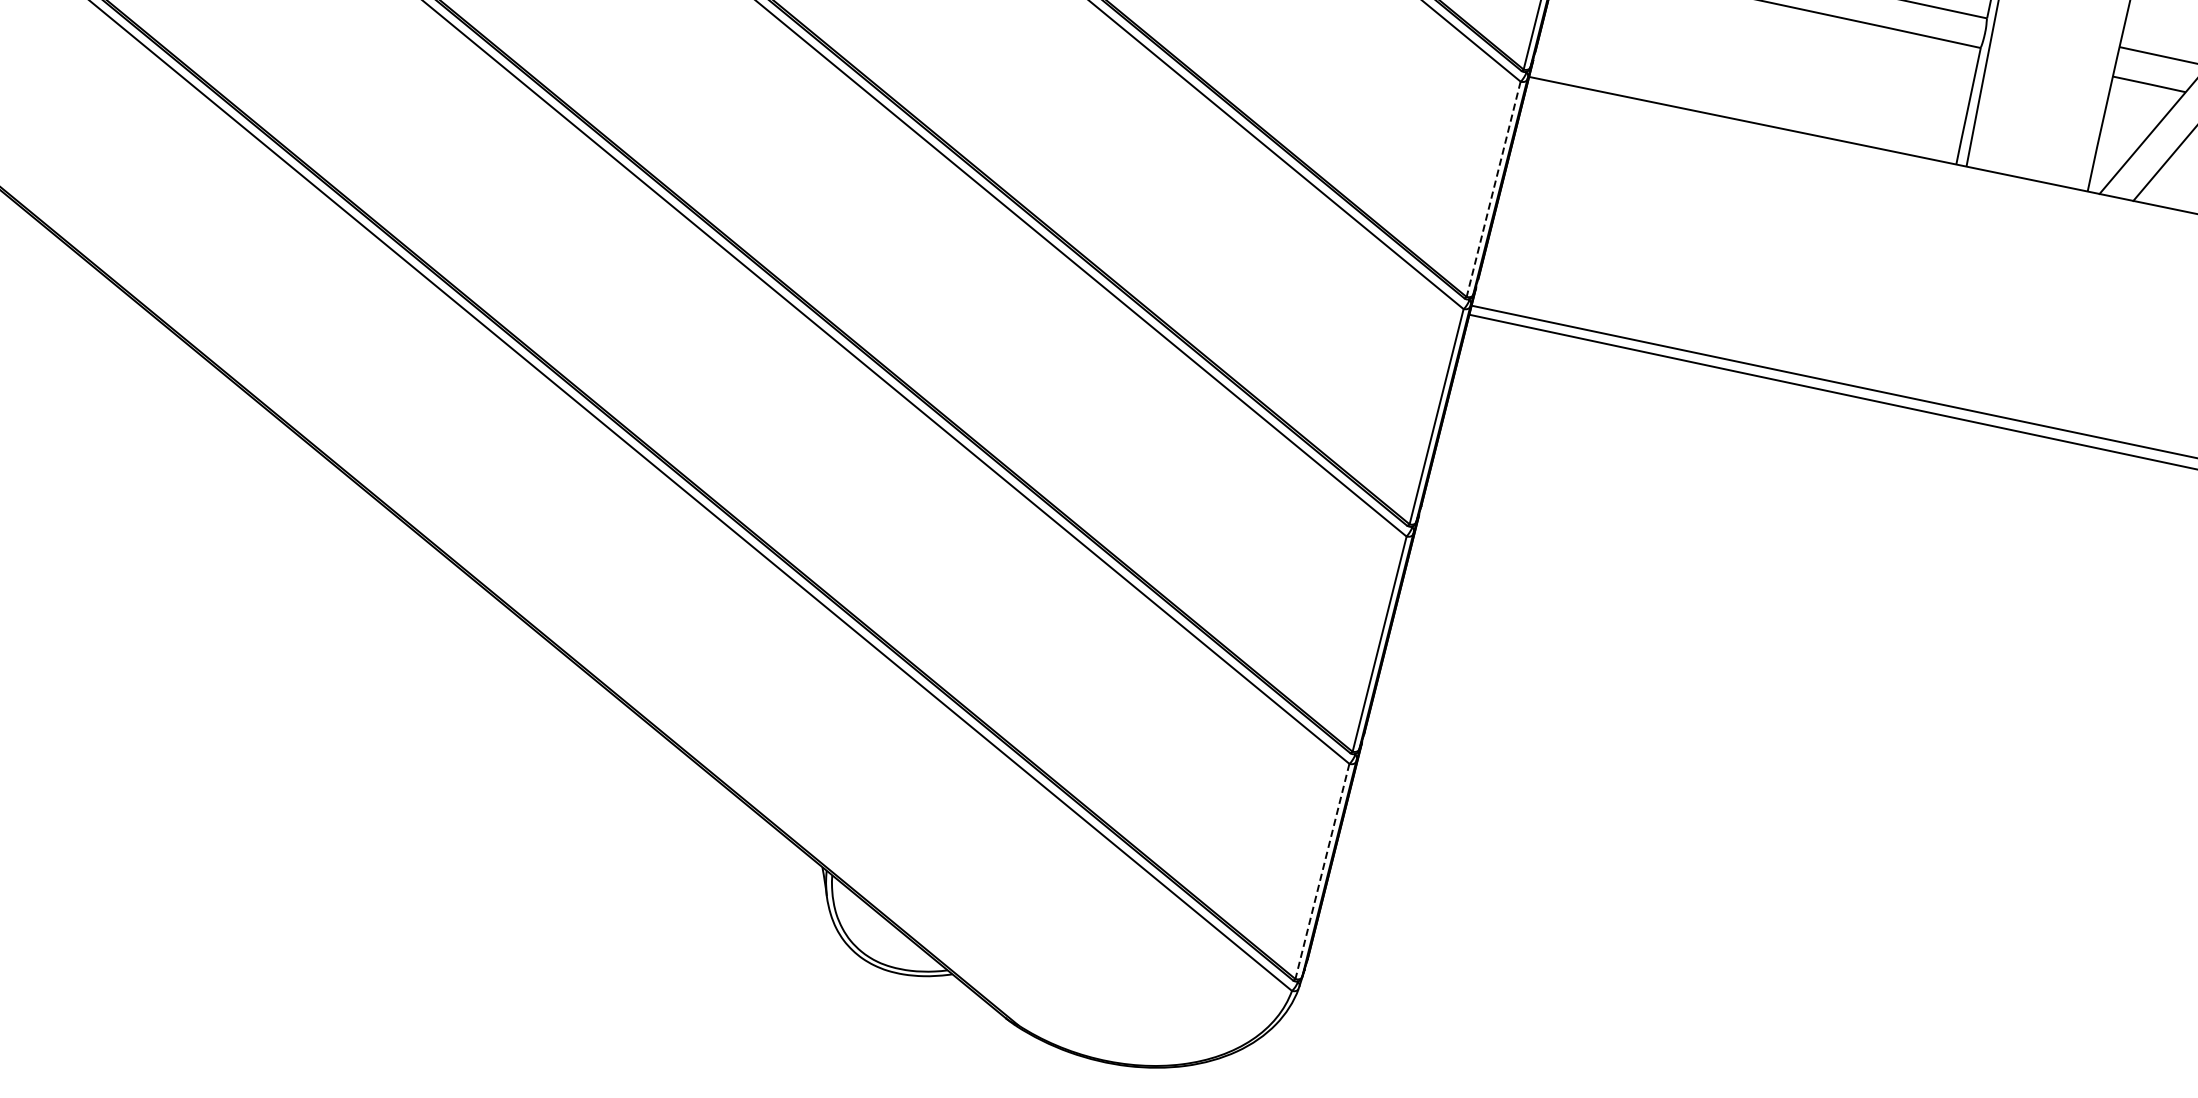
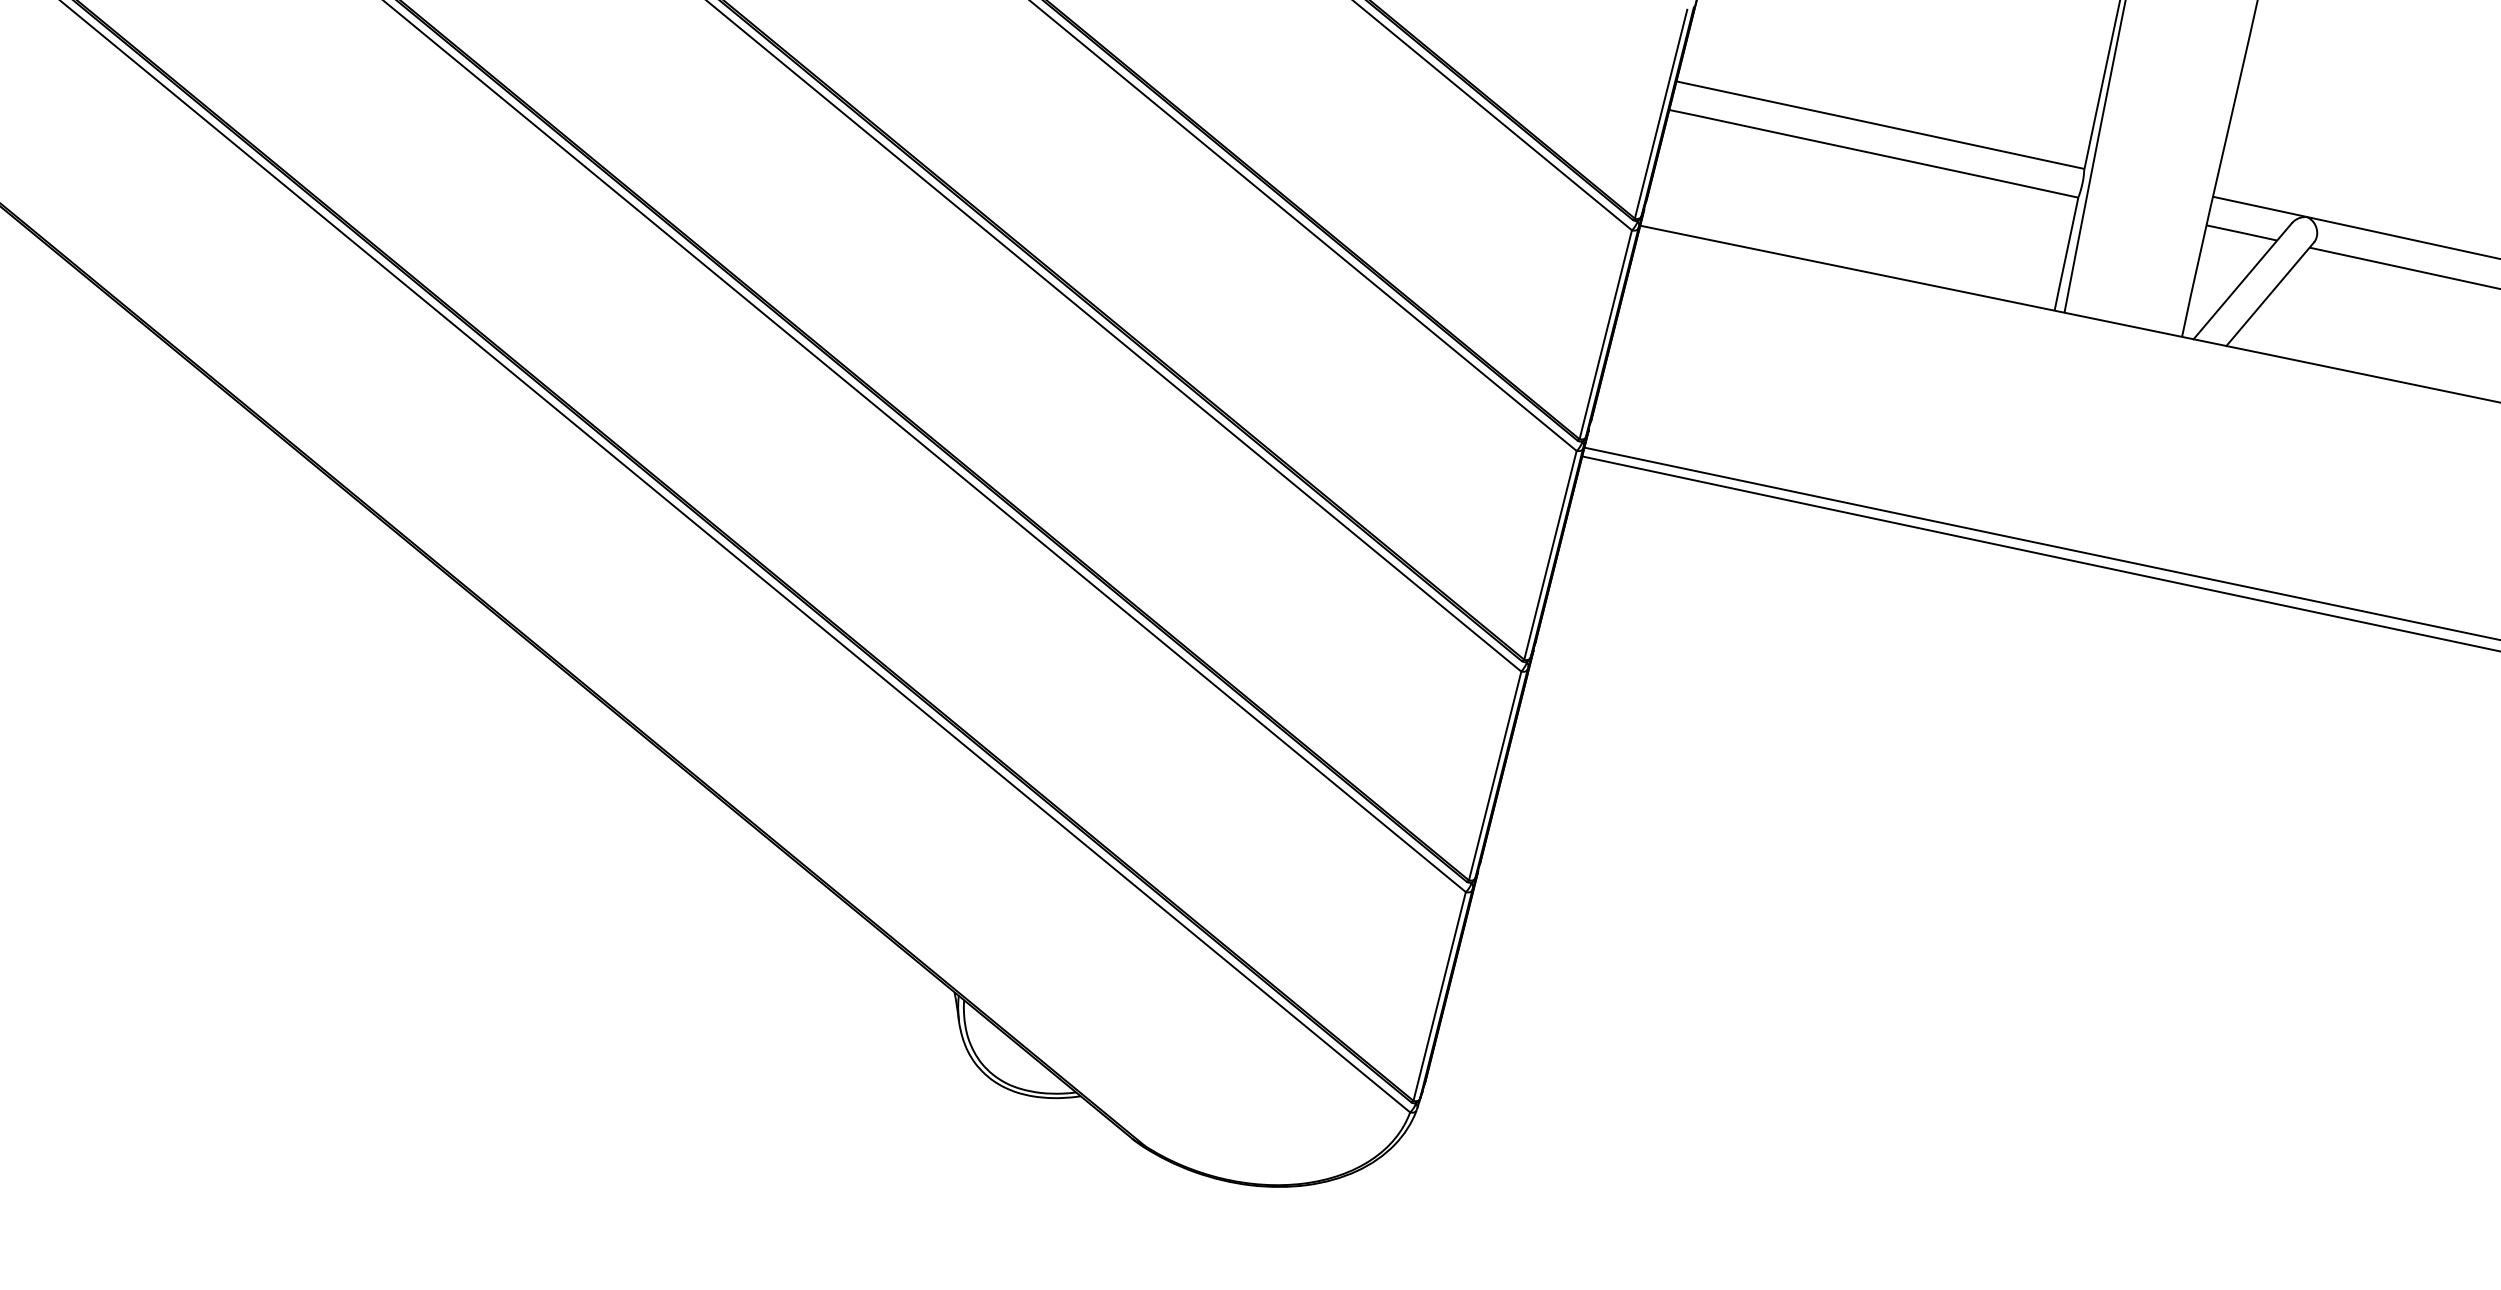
line: (1493, 189) -> (1605, 334), dashed -> solid
line: (1322, 871) -> (1439, 996), dashed -> solid

